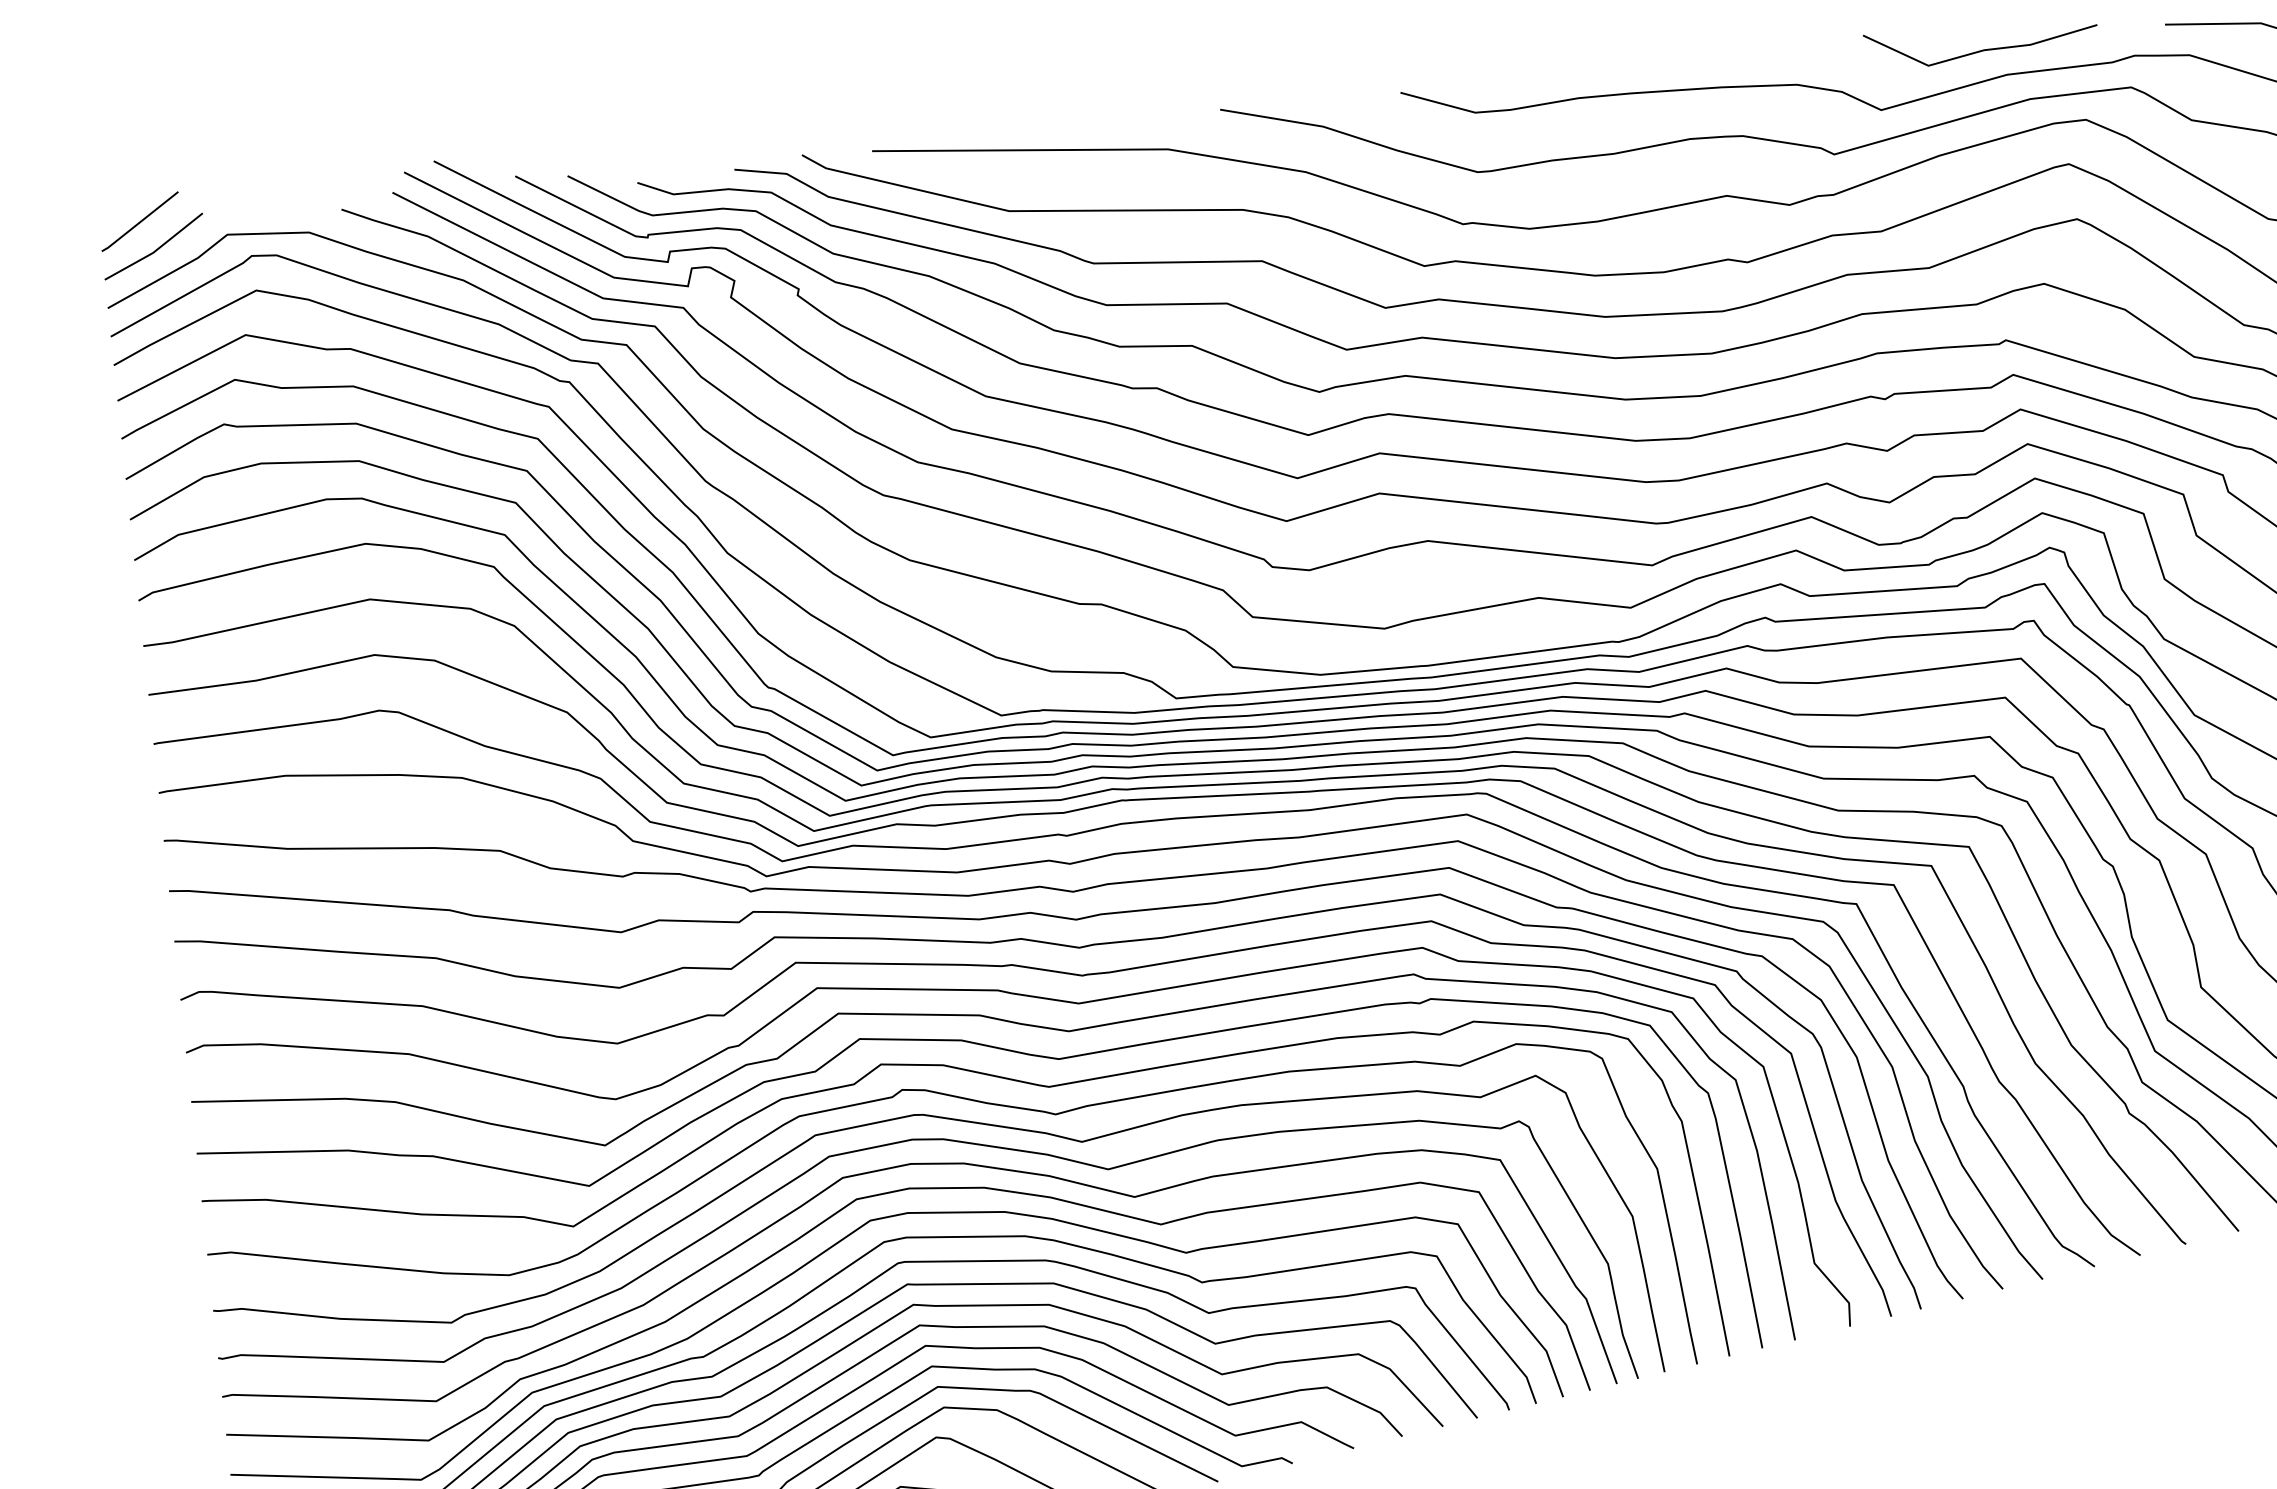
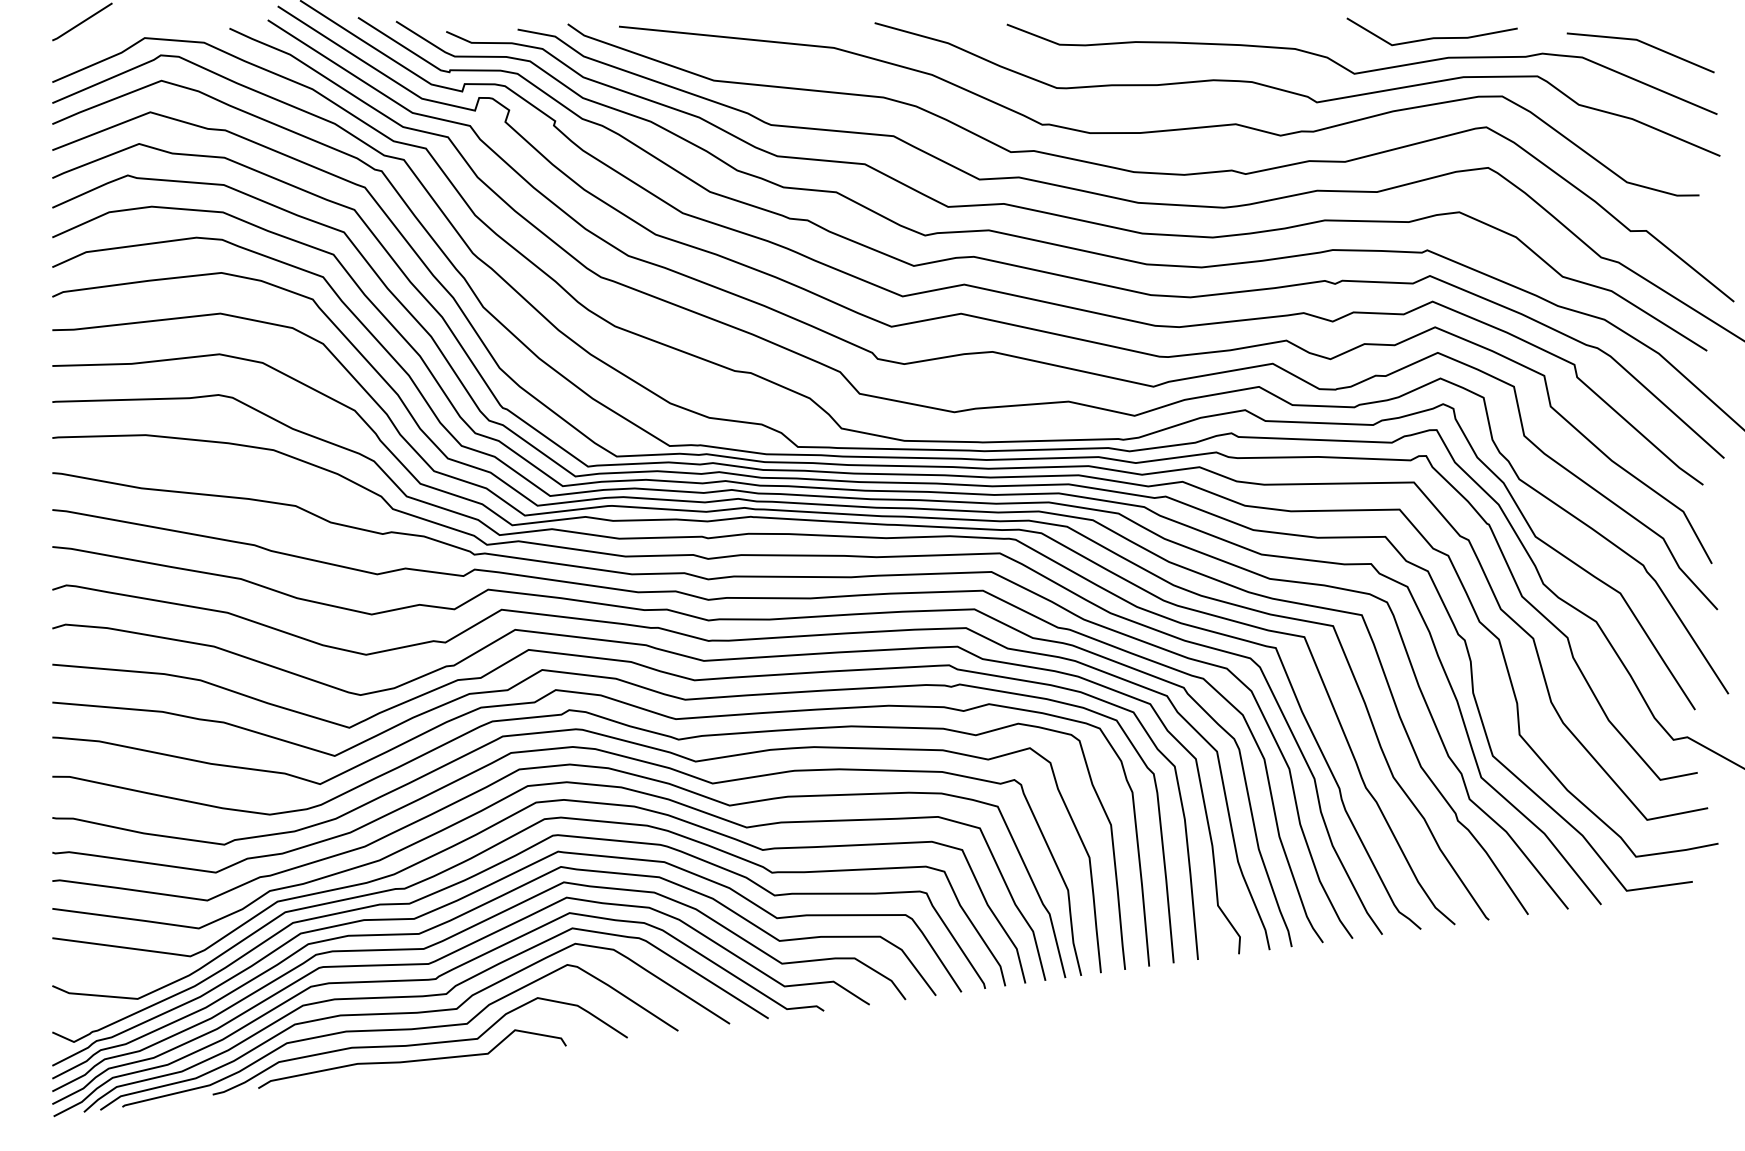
line: (156, 248) -> (92, 42), removed

